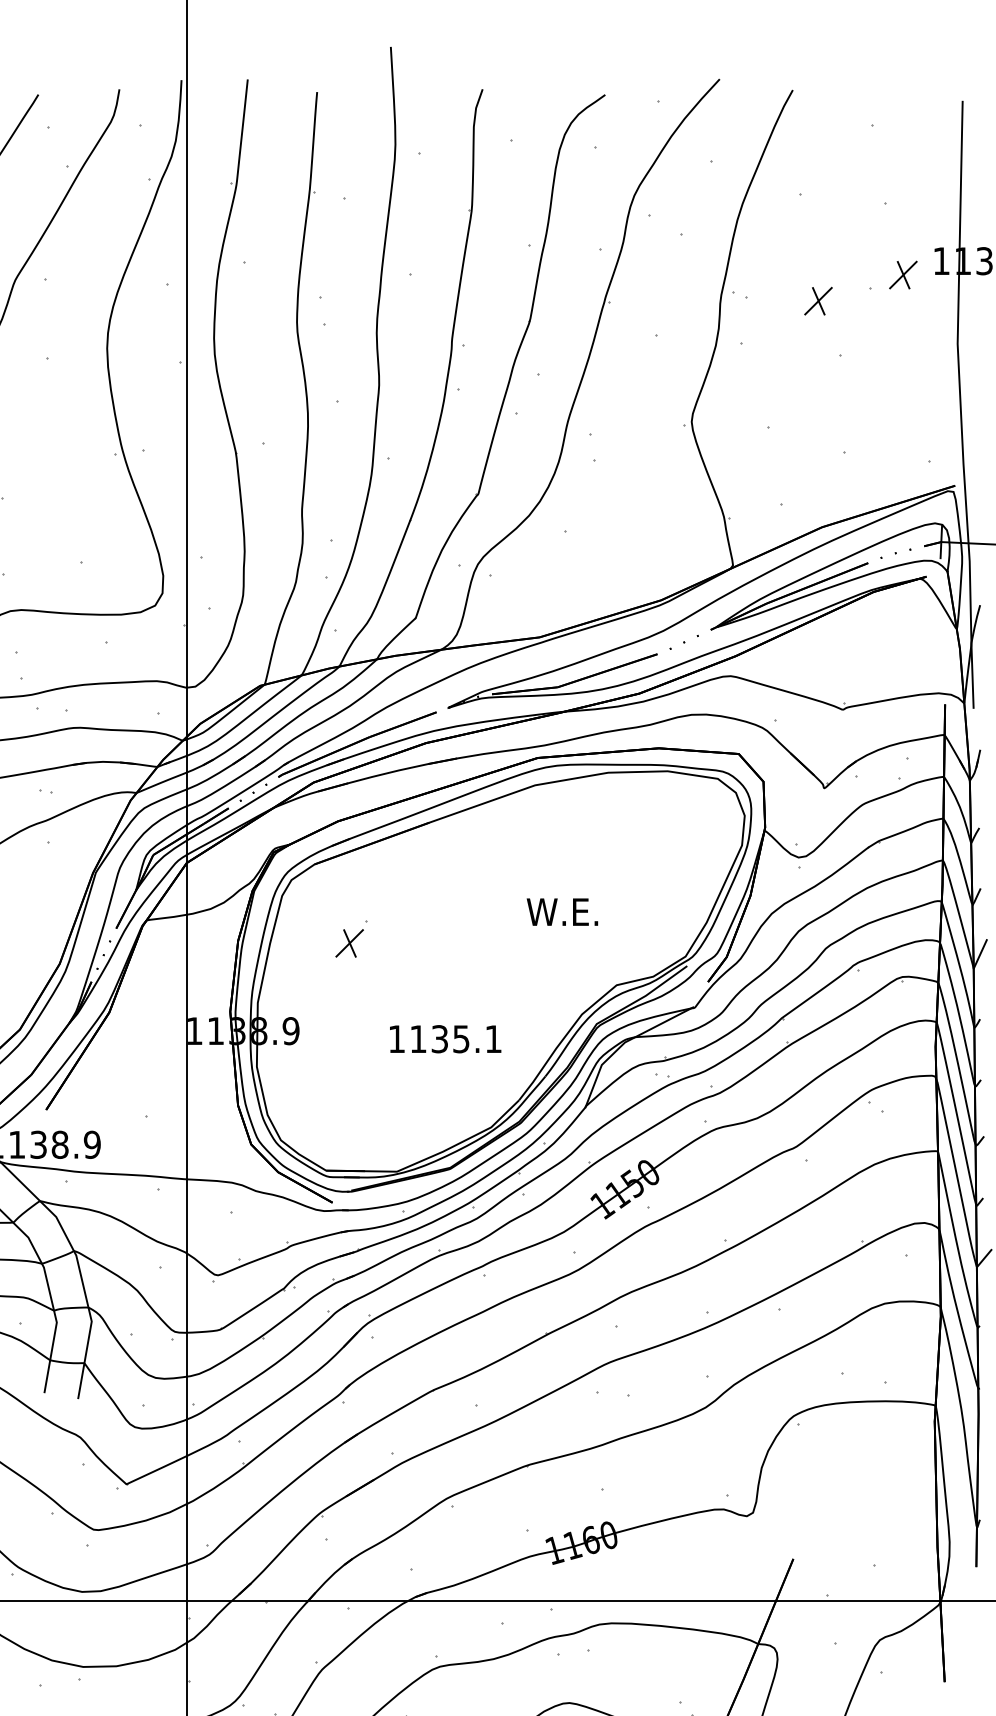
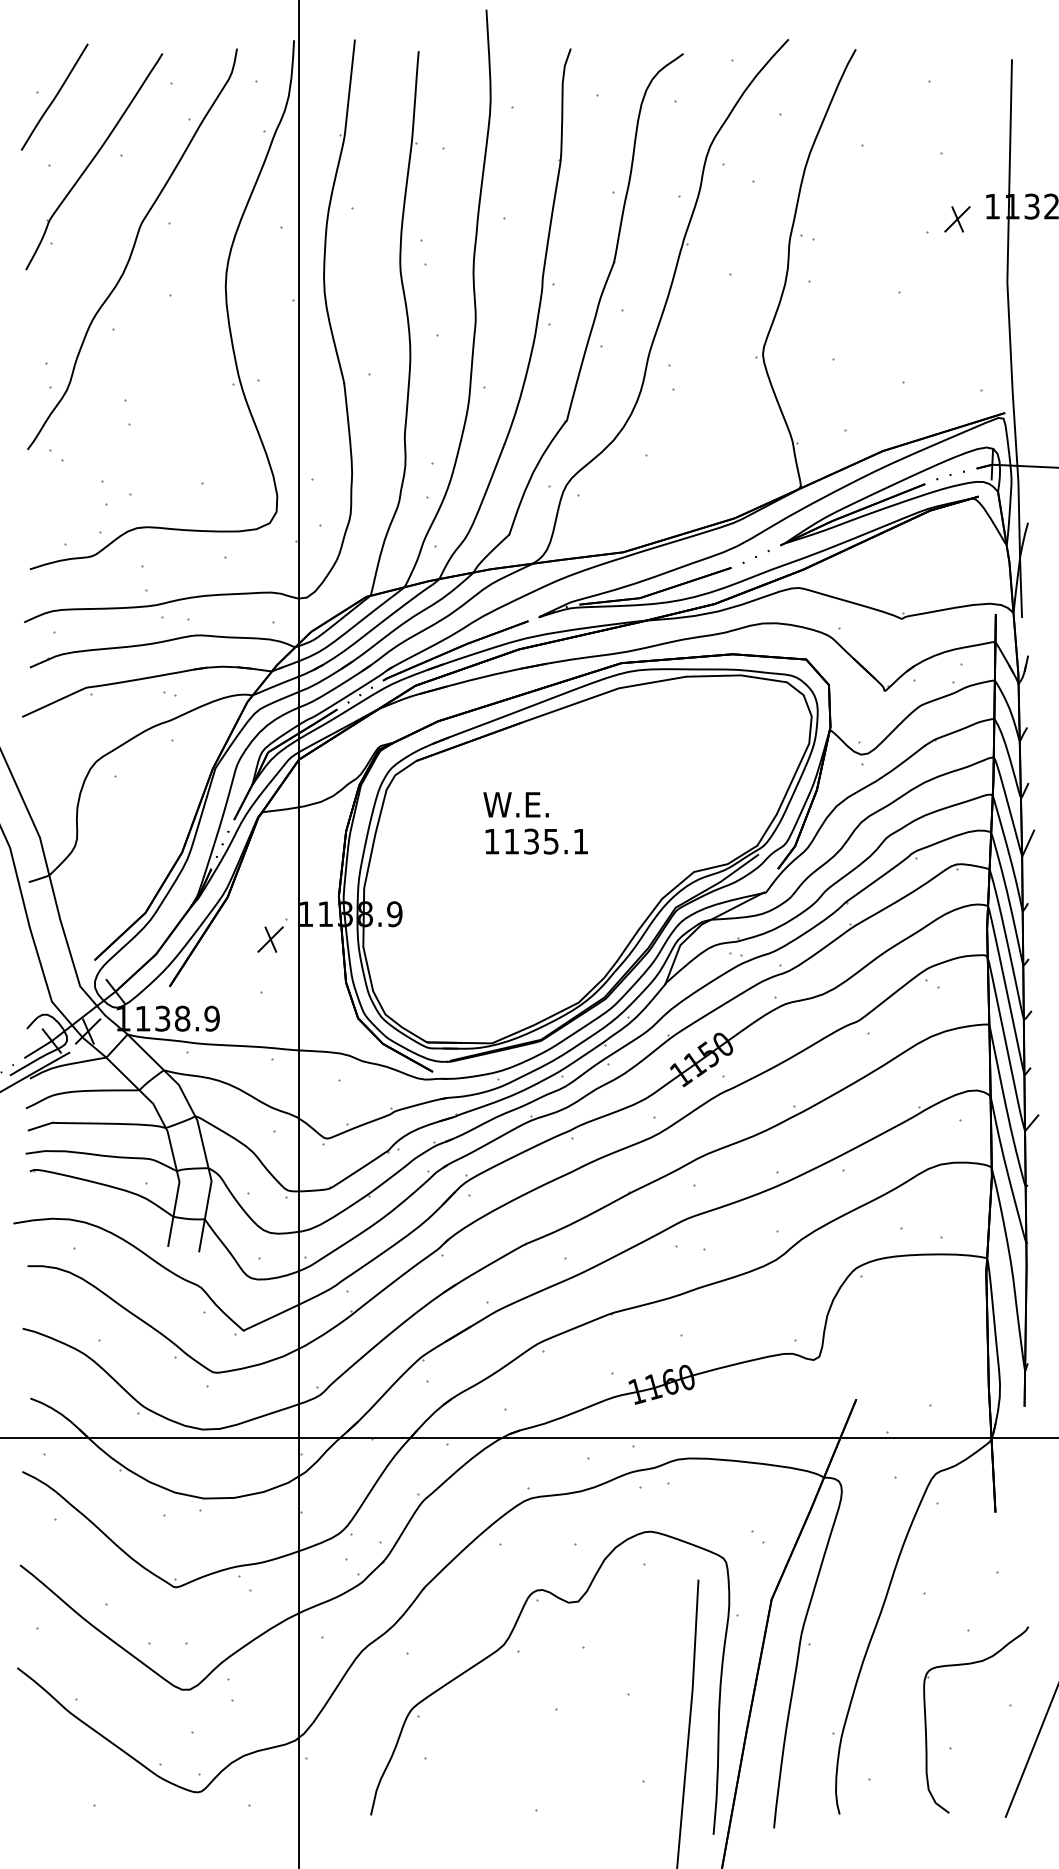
part: (818, 301) -> (879, 243), removed
text: (561, 911) -> (515, 804), moved
part: (351, 938) -> (272, 935), moved
text: (445, 1039) -> (536, 841), moved

